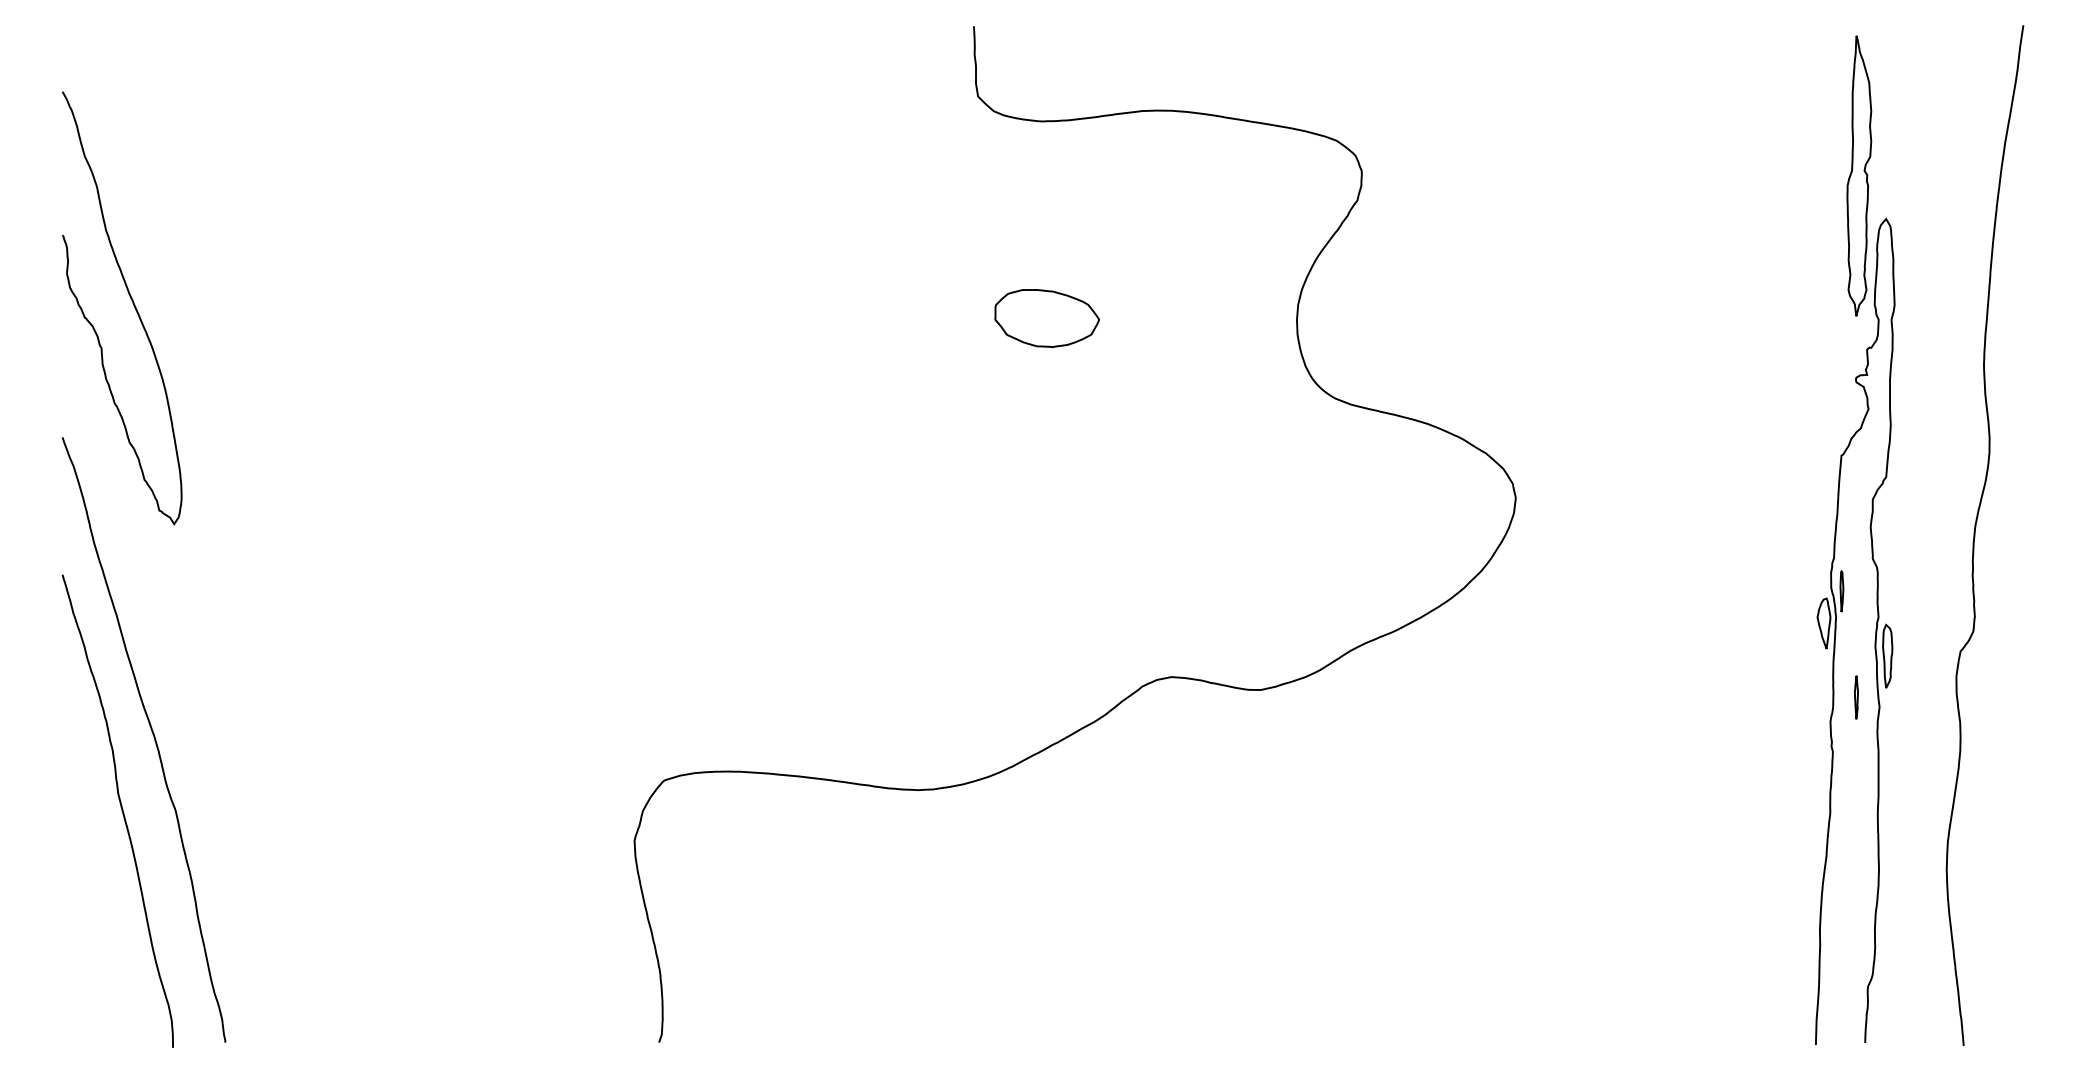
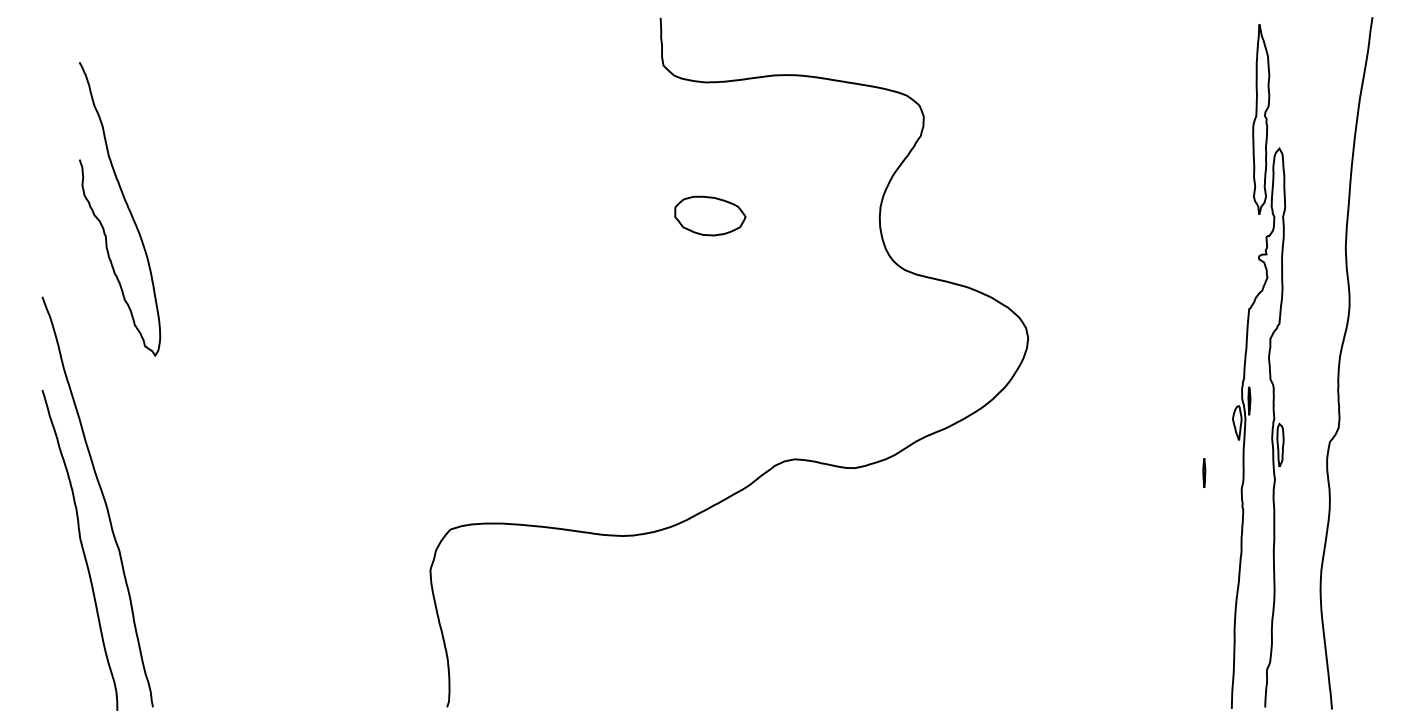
curve: (131, 304) -> (126, 206), moved
line: (1856, 696) -> (1204, 472), moved

